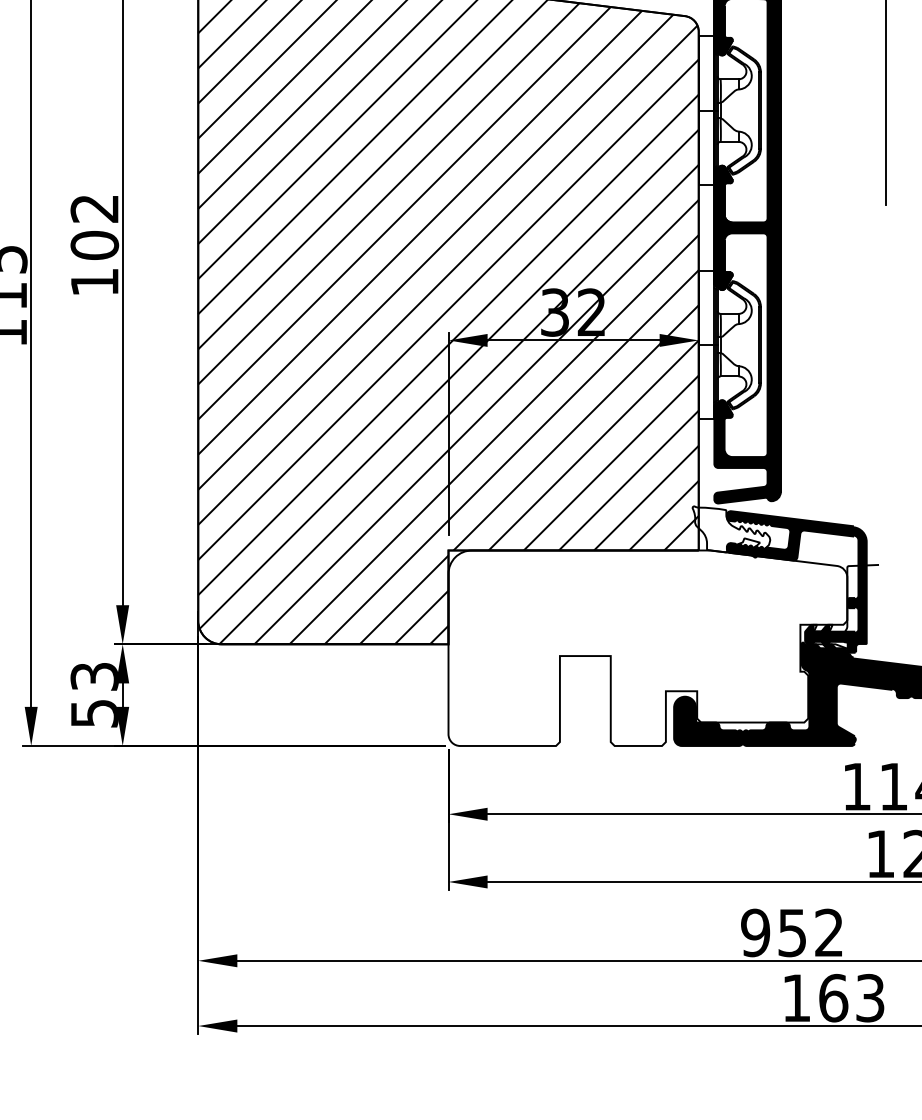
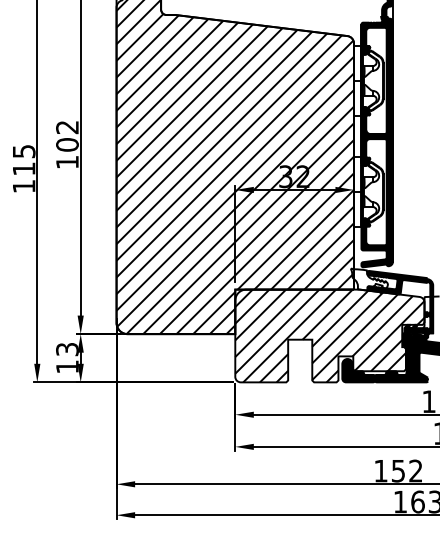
hatch: (647, 647) -> (329, 335), added
text: (94, 712) -> (67, 366), 53 -> 13
text: (754, 931) -> (380, 470), 952 -> 152

